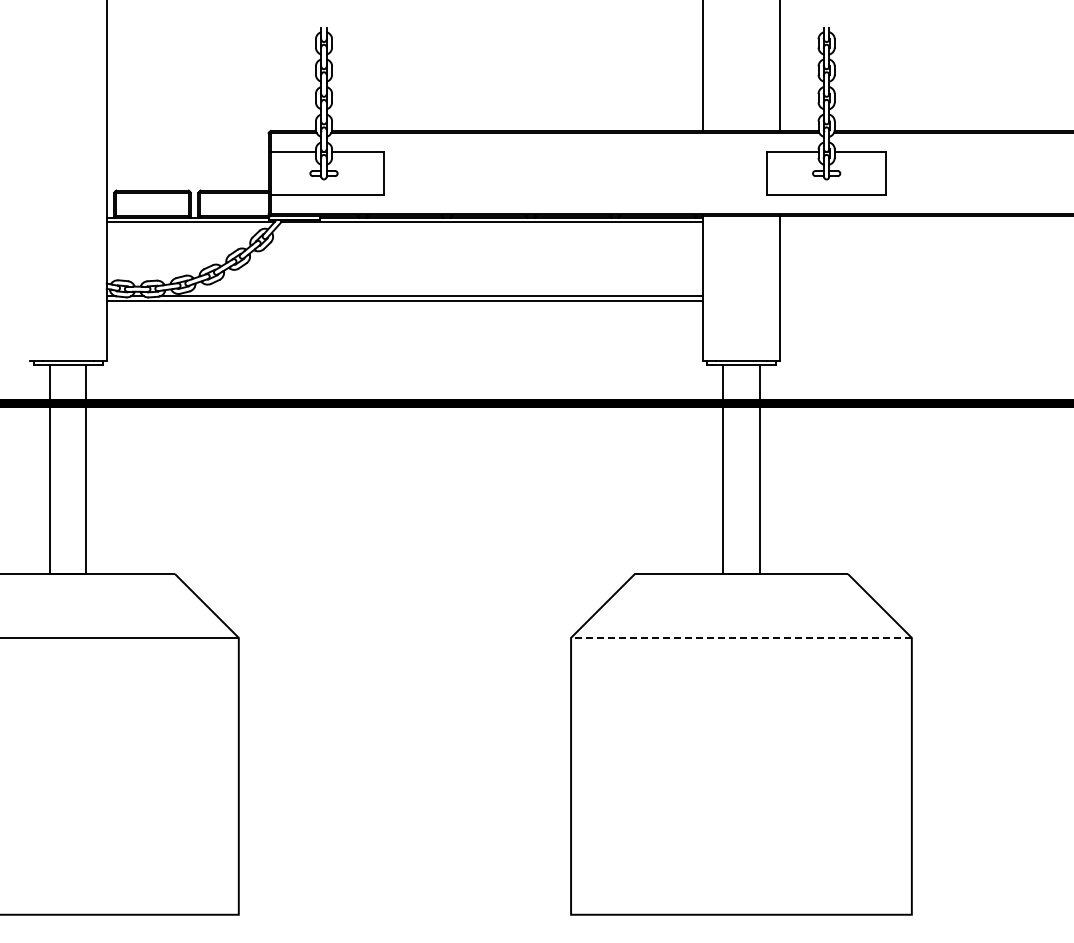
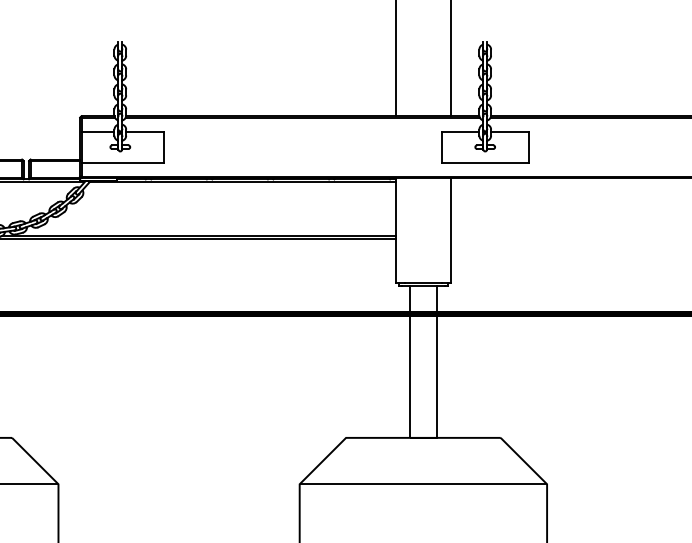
line: (740, 637) -> (422, 483), dashed -> solid

